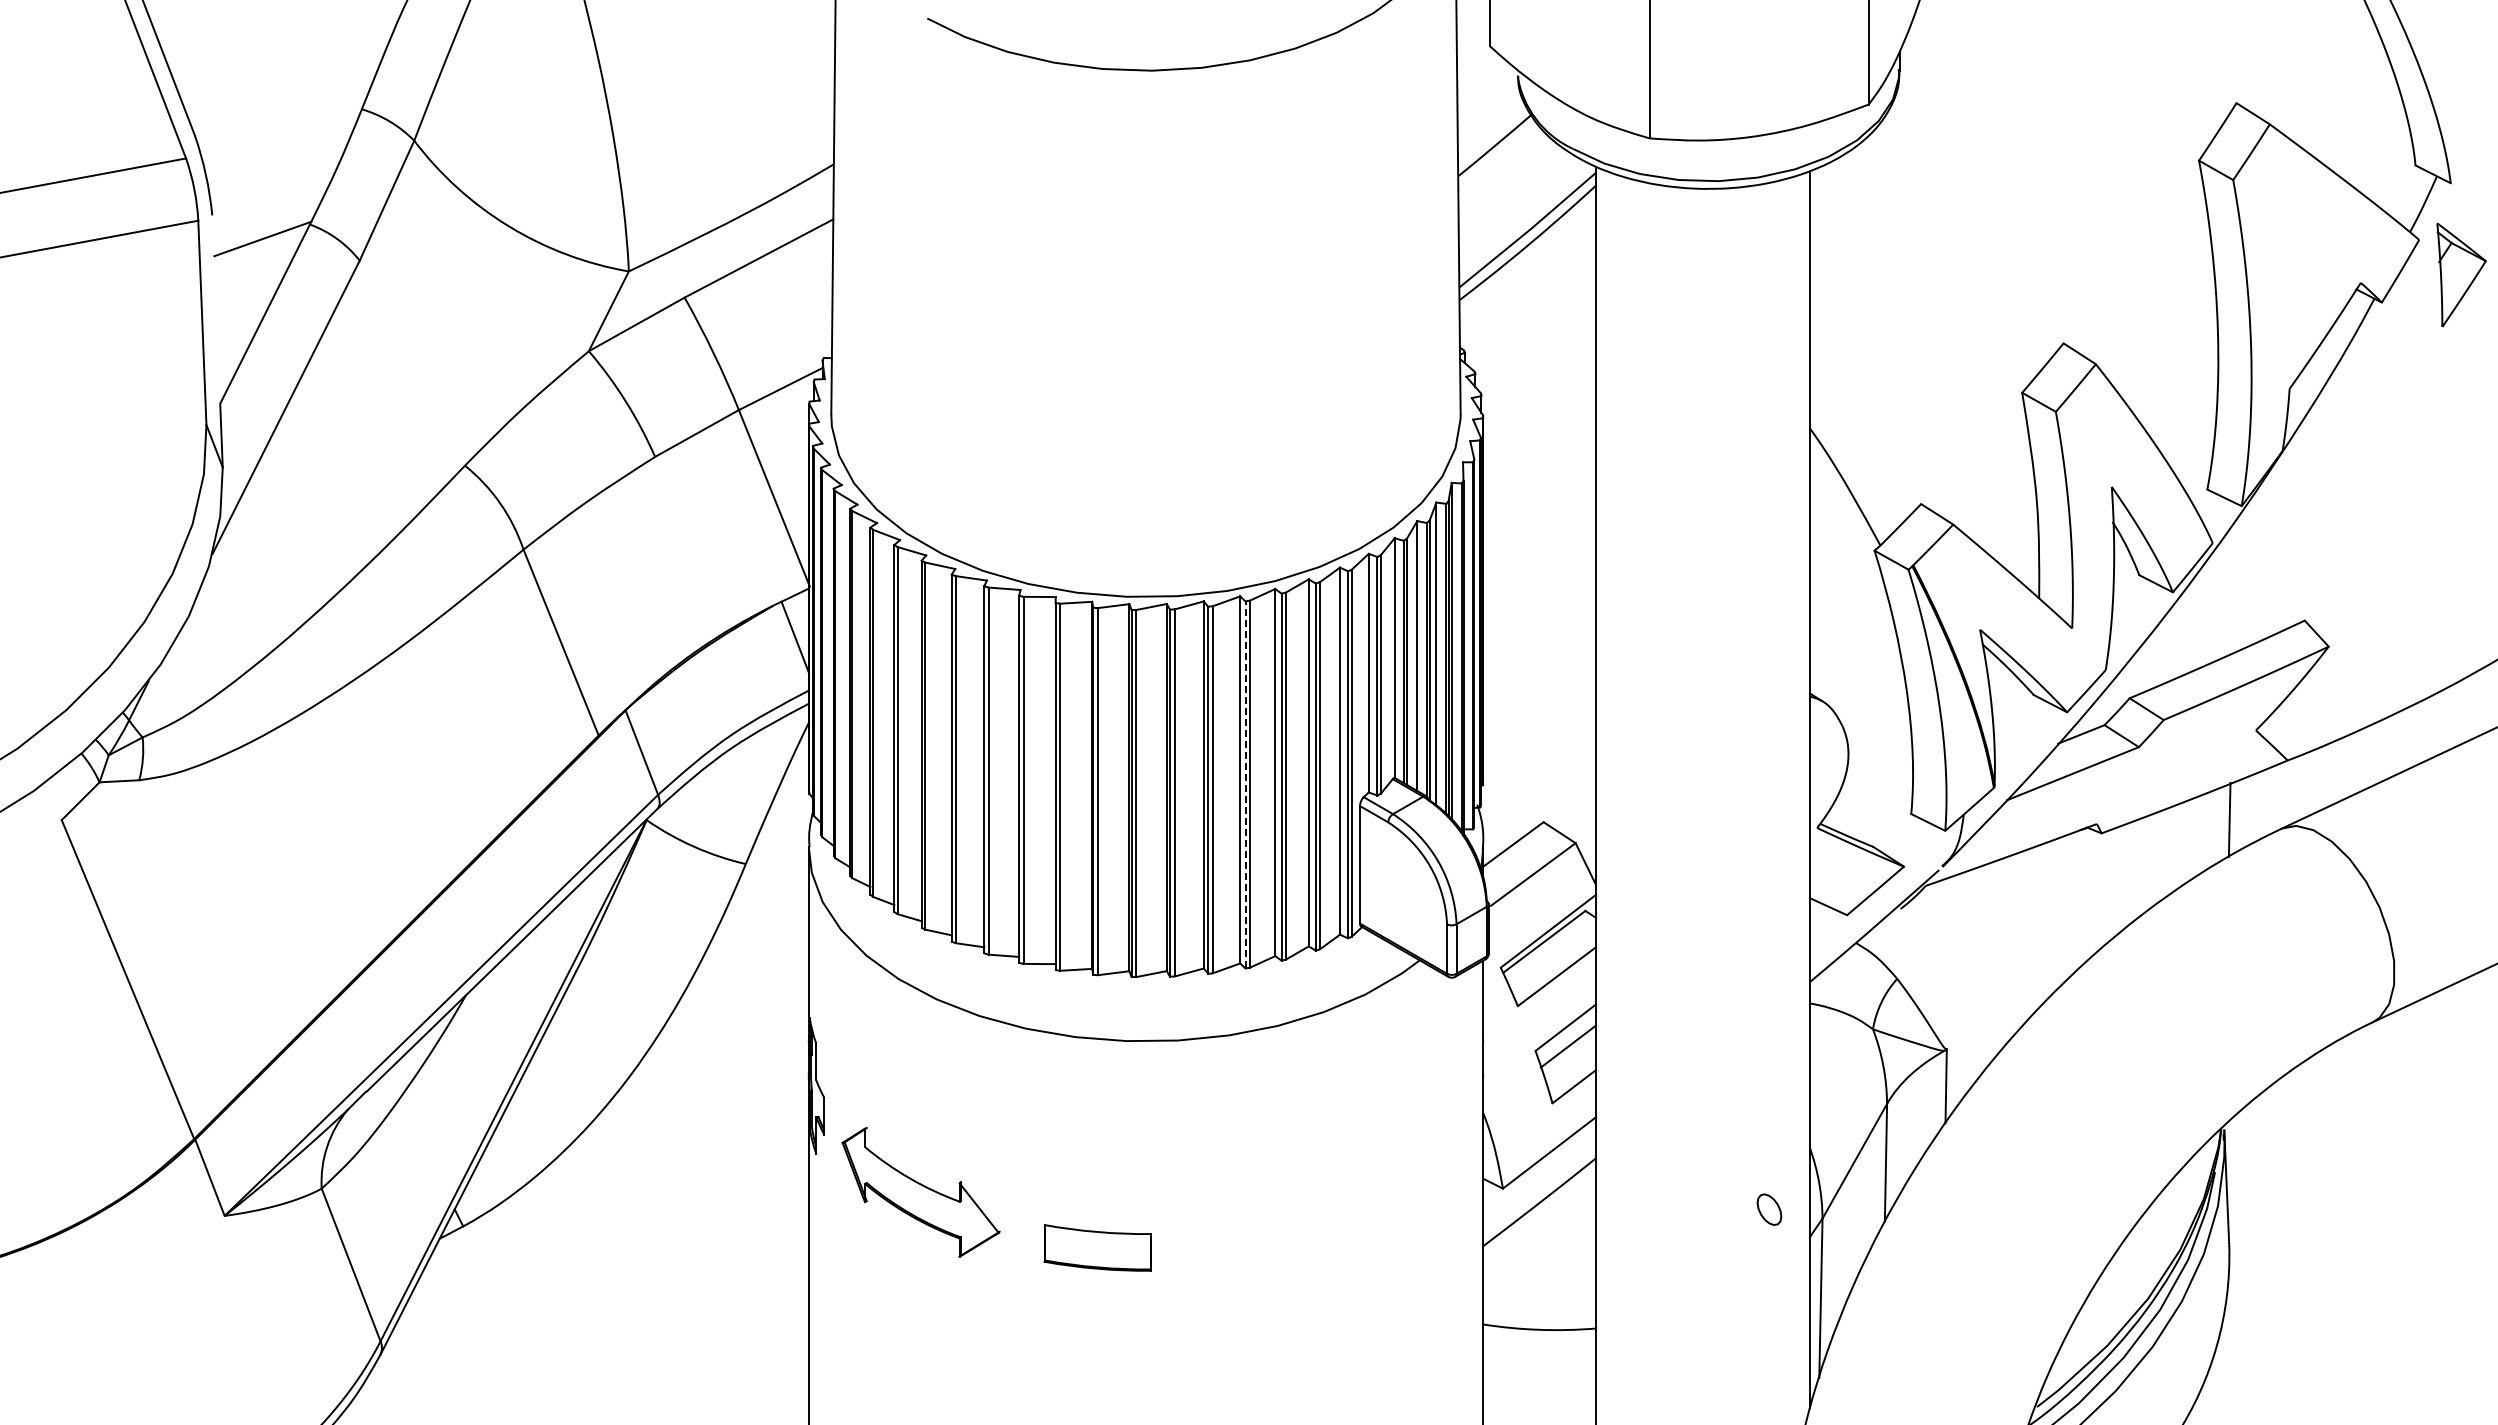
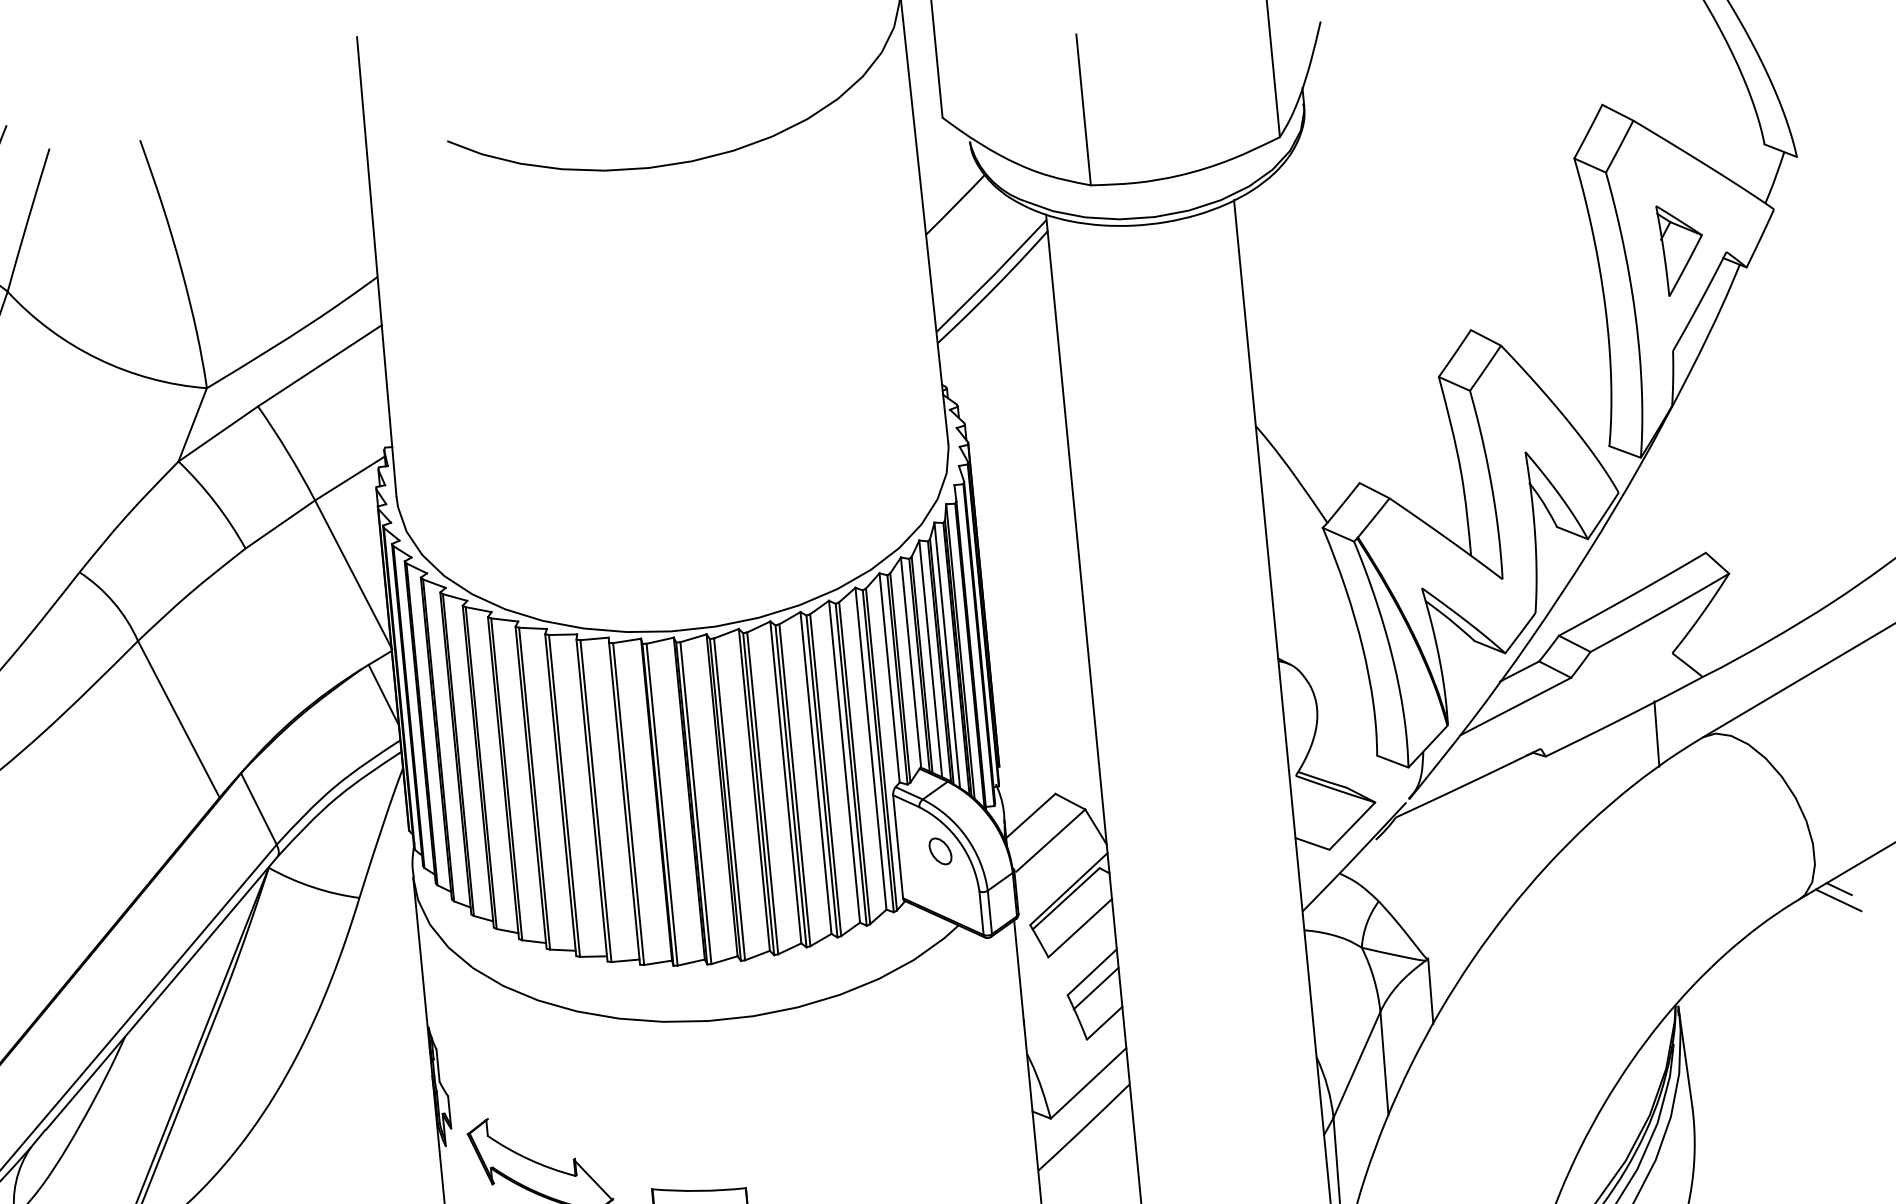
part: (2461, 275) -> (1681, 249), moved
line: (1245, 784) -> (790, 785), dashed -> solid
line: (2418, 1015) -> (1838, 889), added
line: (2416, 1027) -> (1838, 900), added
part: (1769, 1209) -> (940, 851), moved

